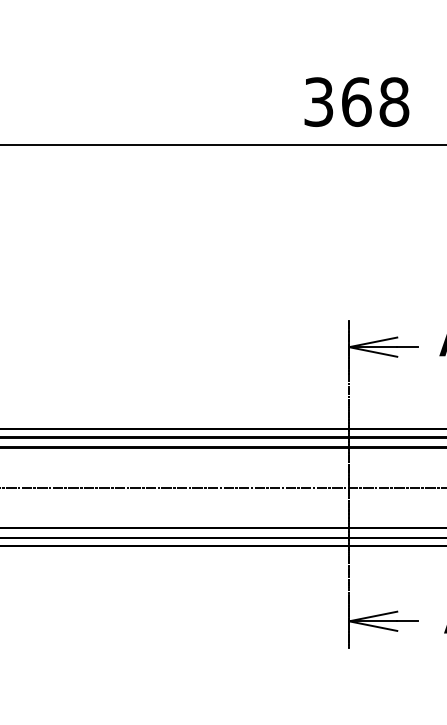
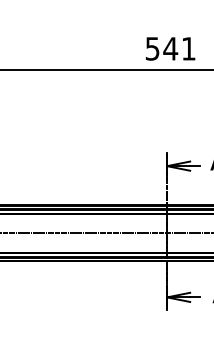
text: (356, 101) -> (170, 48), 368 -> 541

